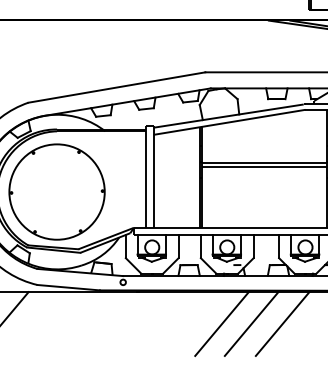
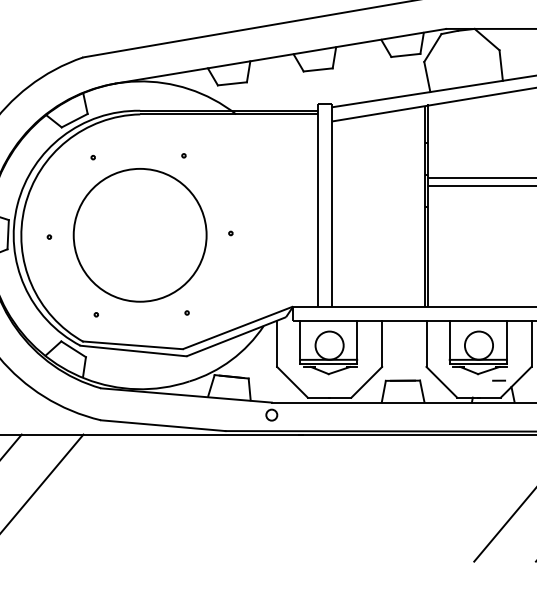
circle: (56, 191) -> (139, 234), size x0.7
line: (221, 323) -> (467, 496), removed

